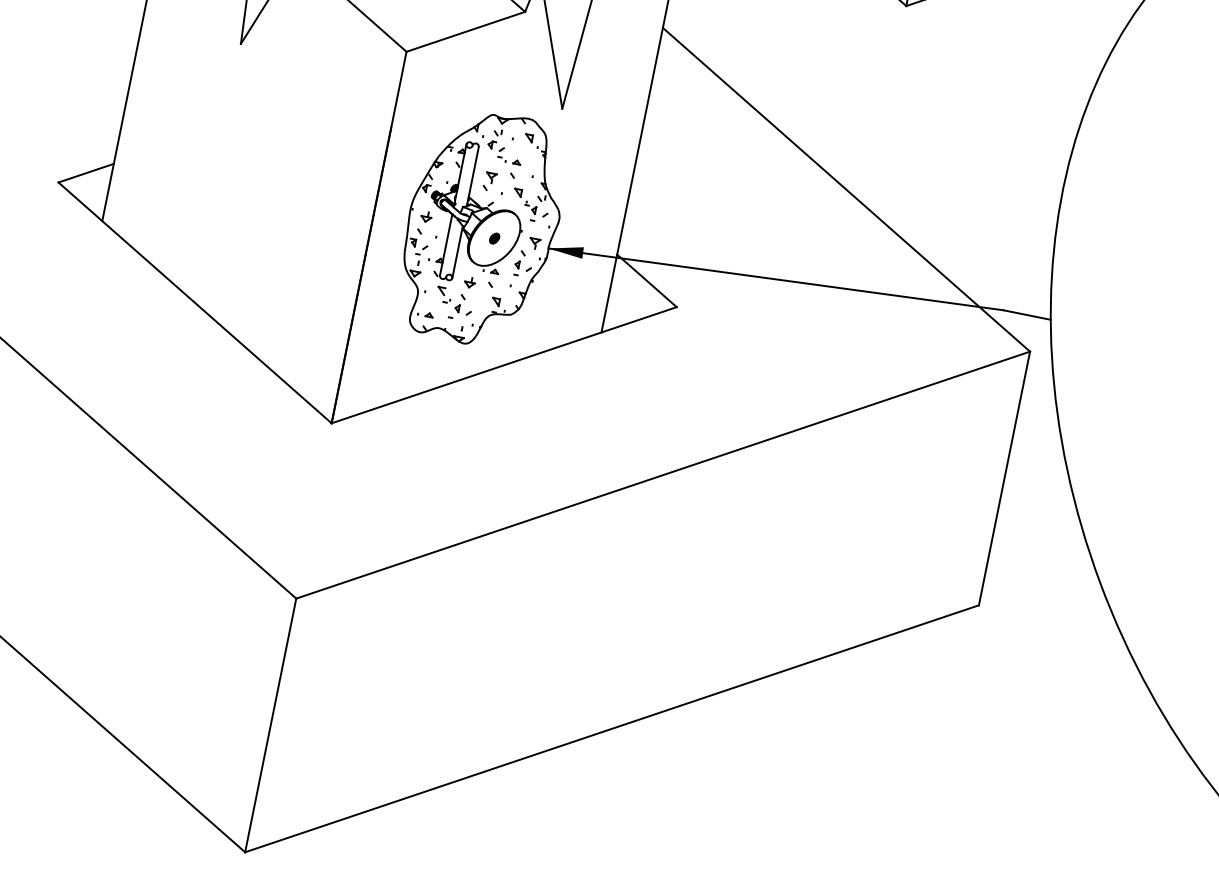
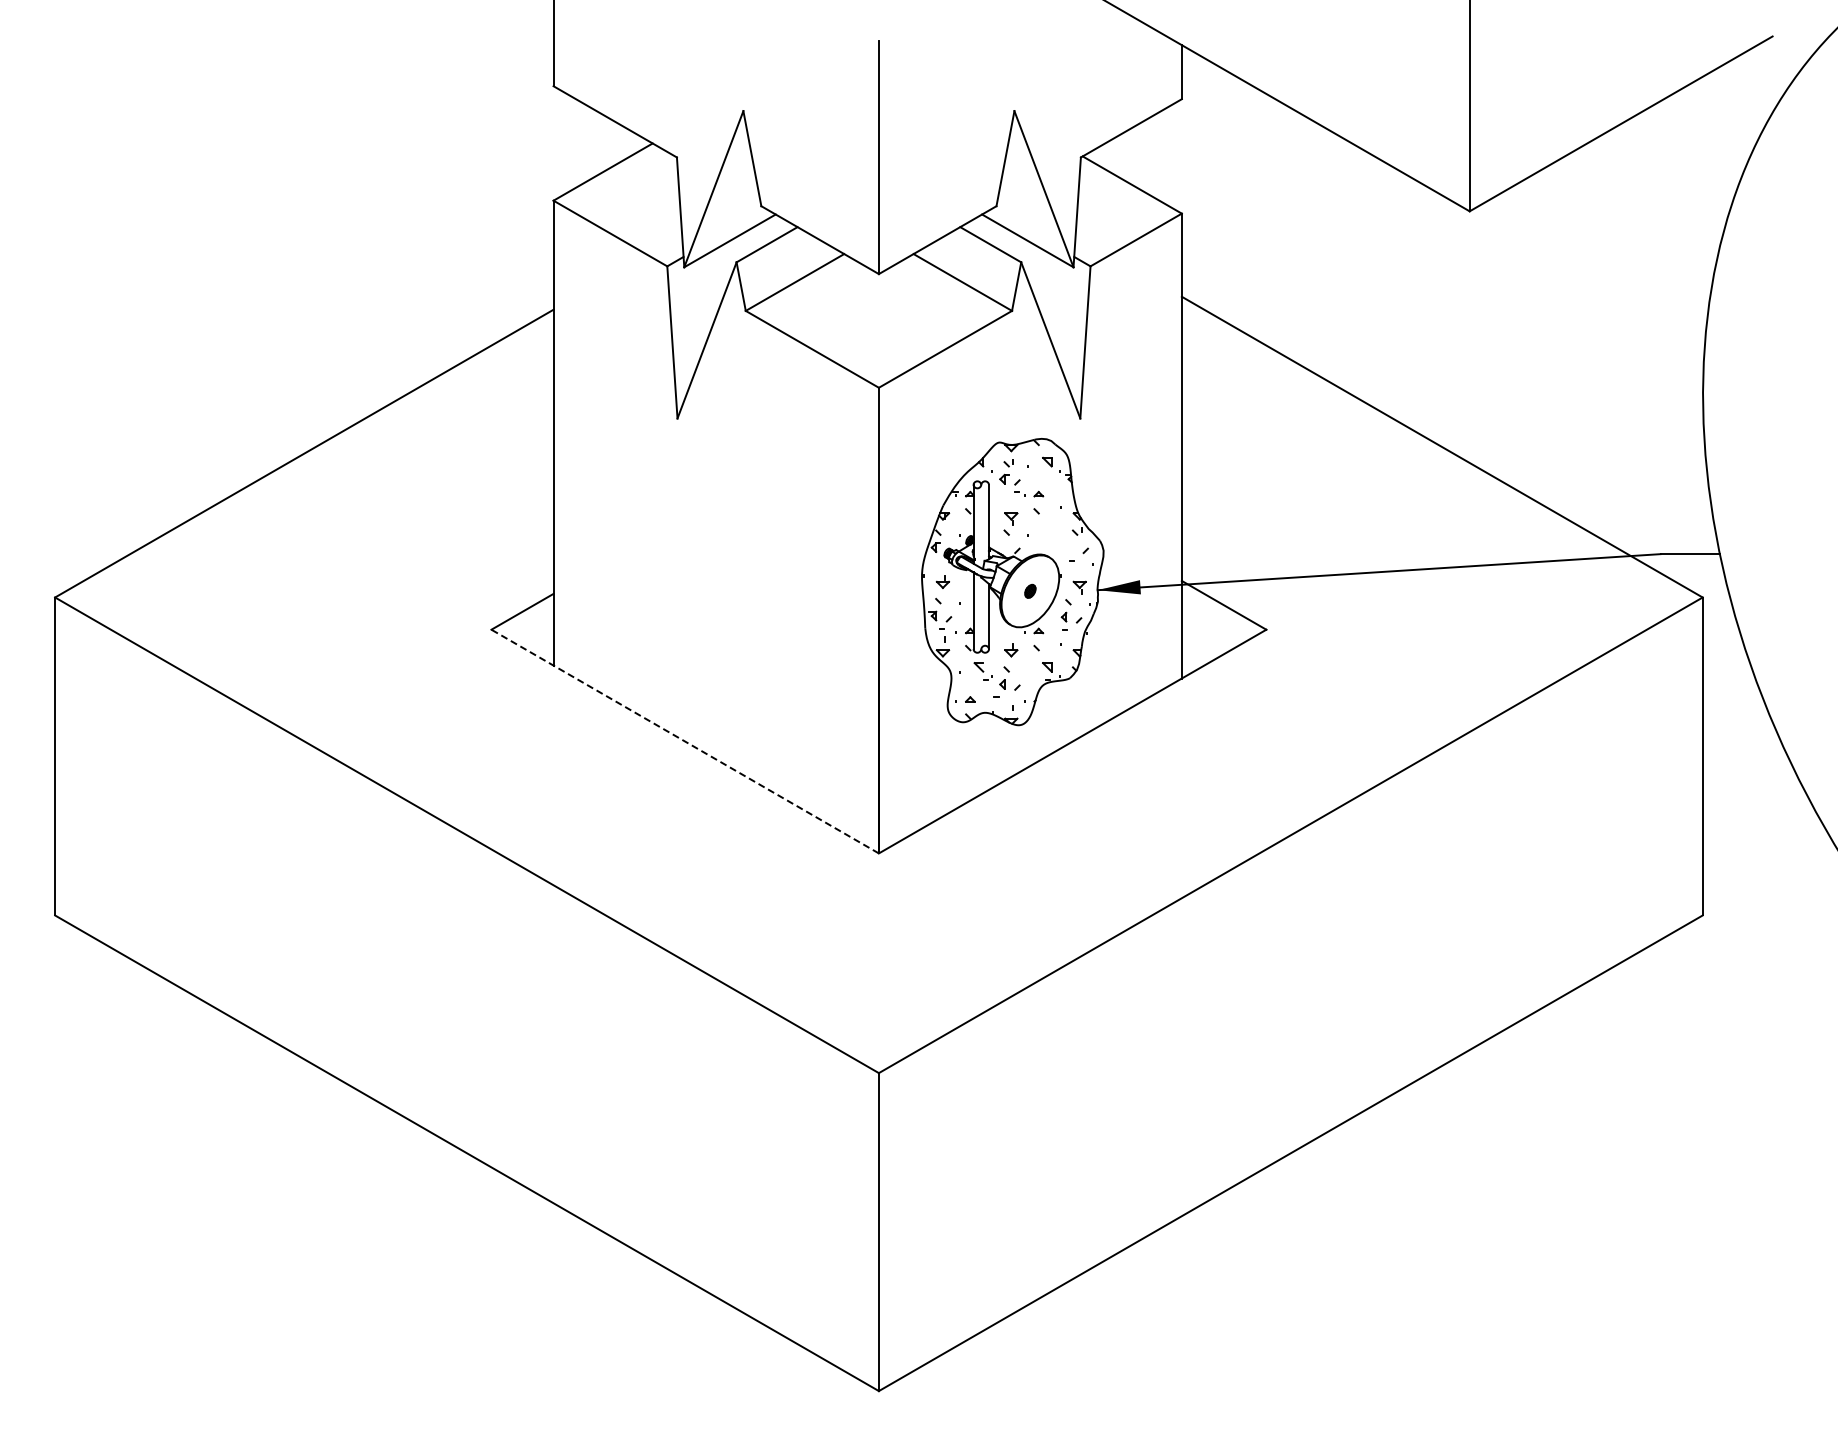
part: (525, 200) -> (1058, 538), removed
line: (195, 302) -> (685, 741), solid -> dashed

